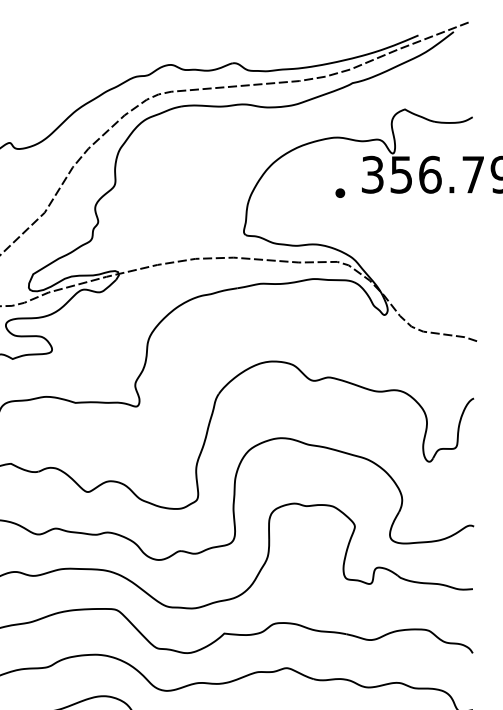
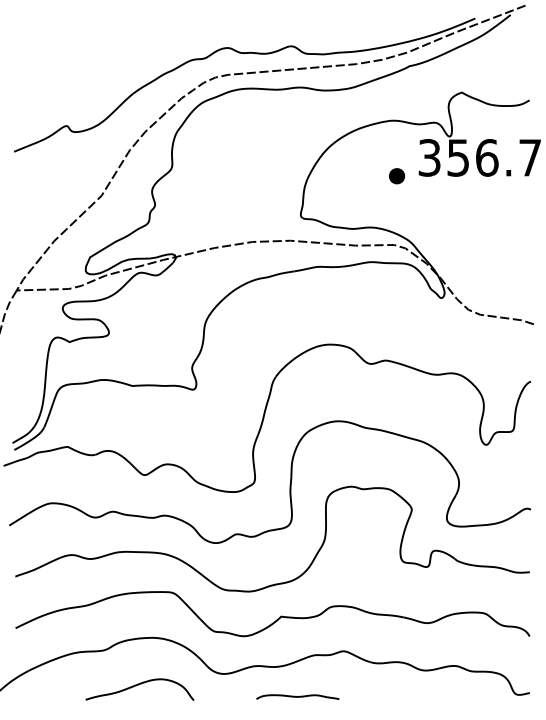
part: (340, 193) -> (397, 176), size x1.67

